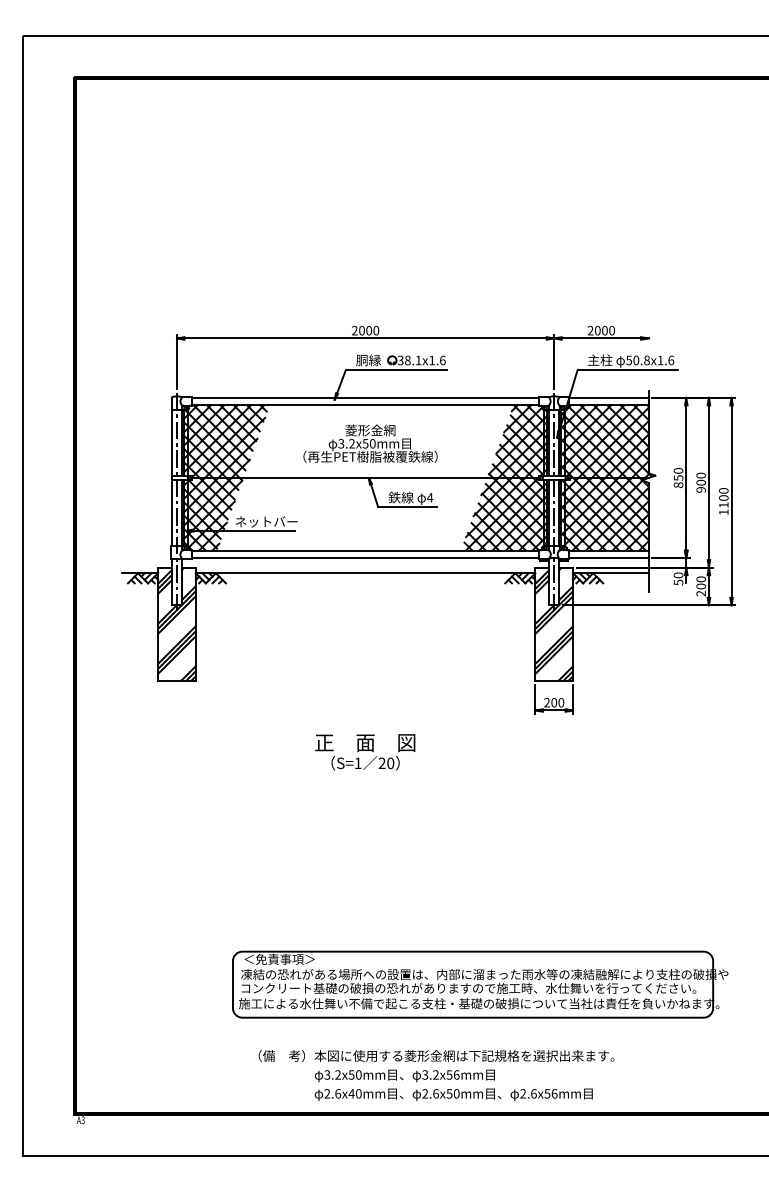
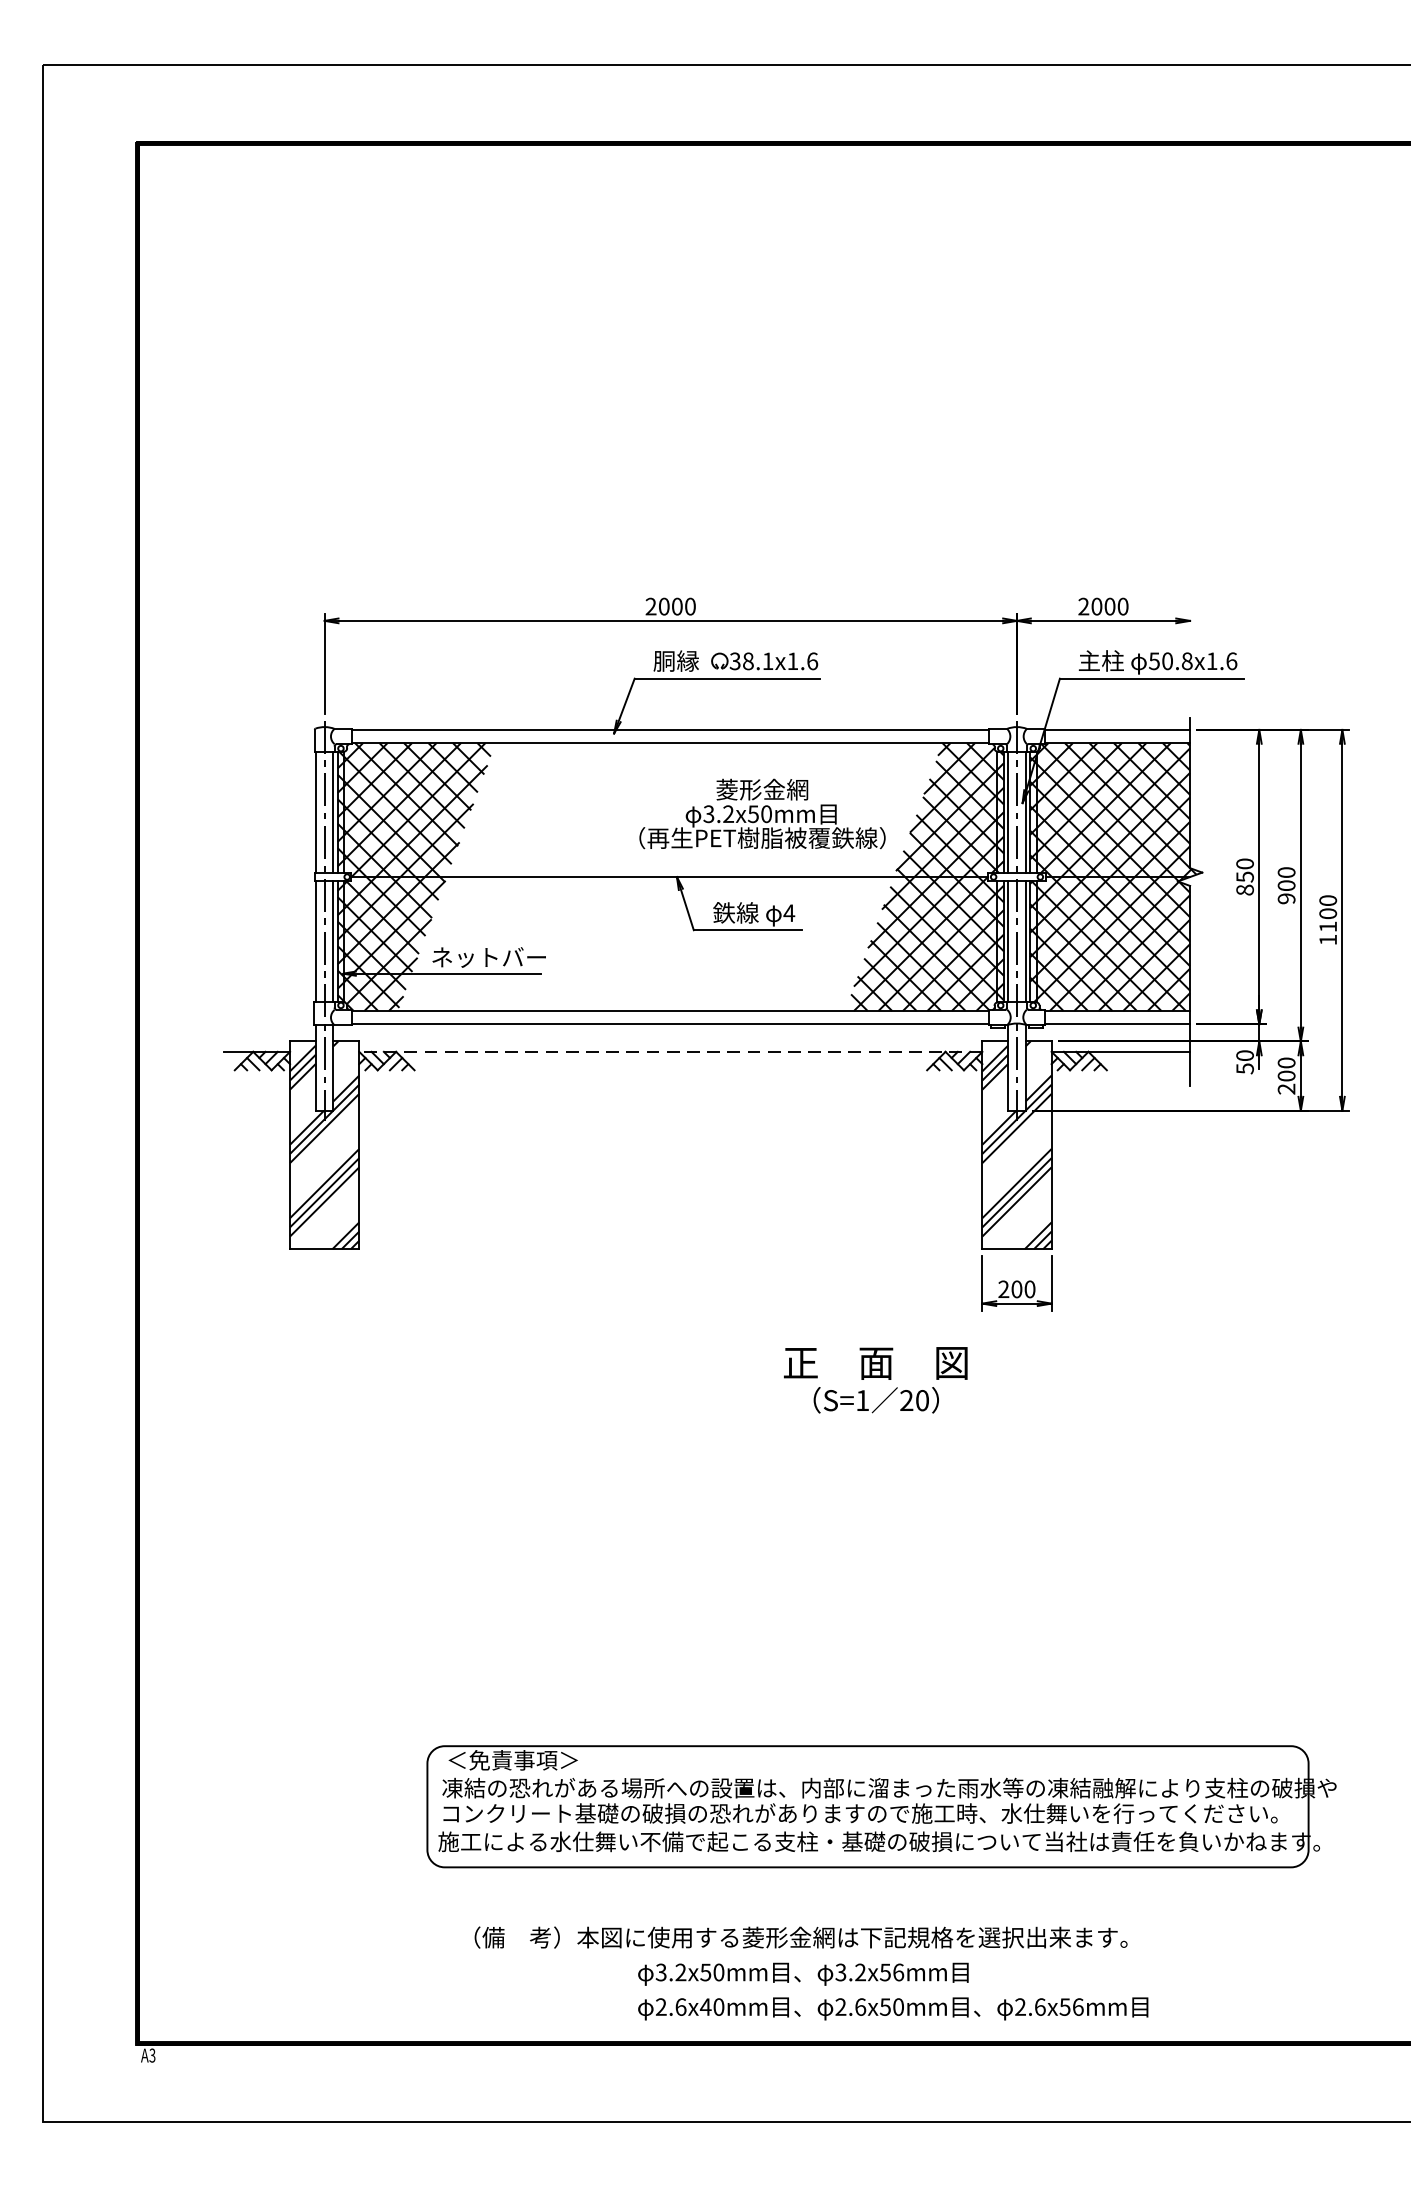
text: (370, 443) -> (762, 813), moved
line: (365, 573) -> (670, 1052), solid -> dashed
text: (365, 752) -> (876, 1380), moved
text: (453, 1084) -> (892, 1989), moved

